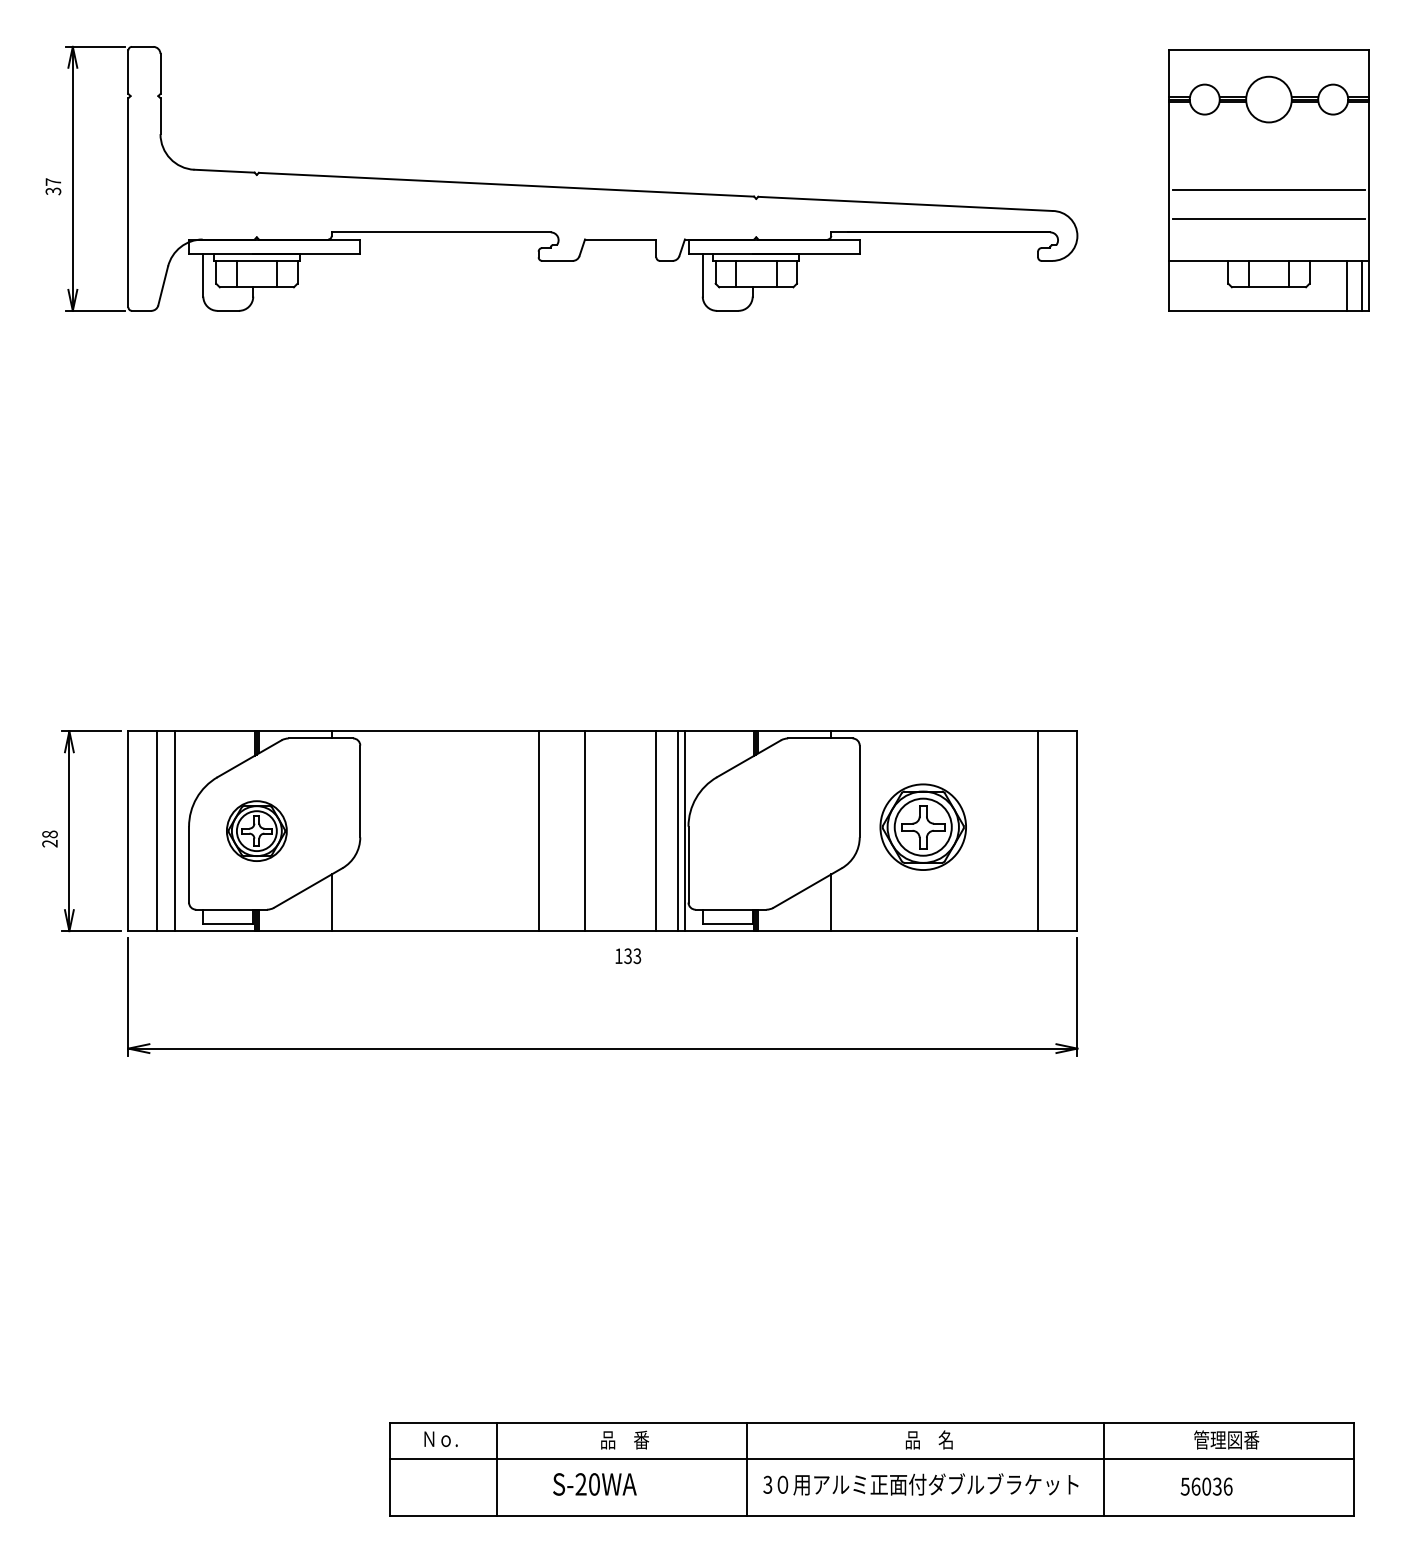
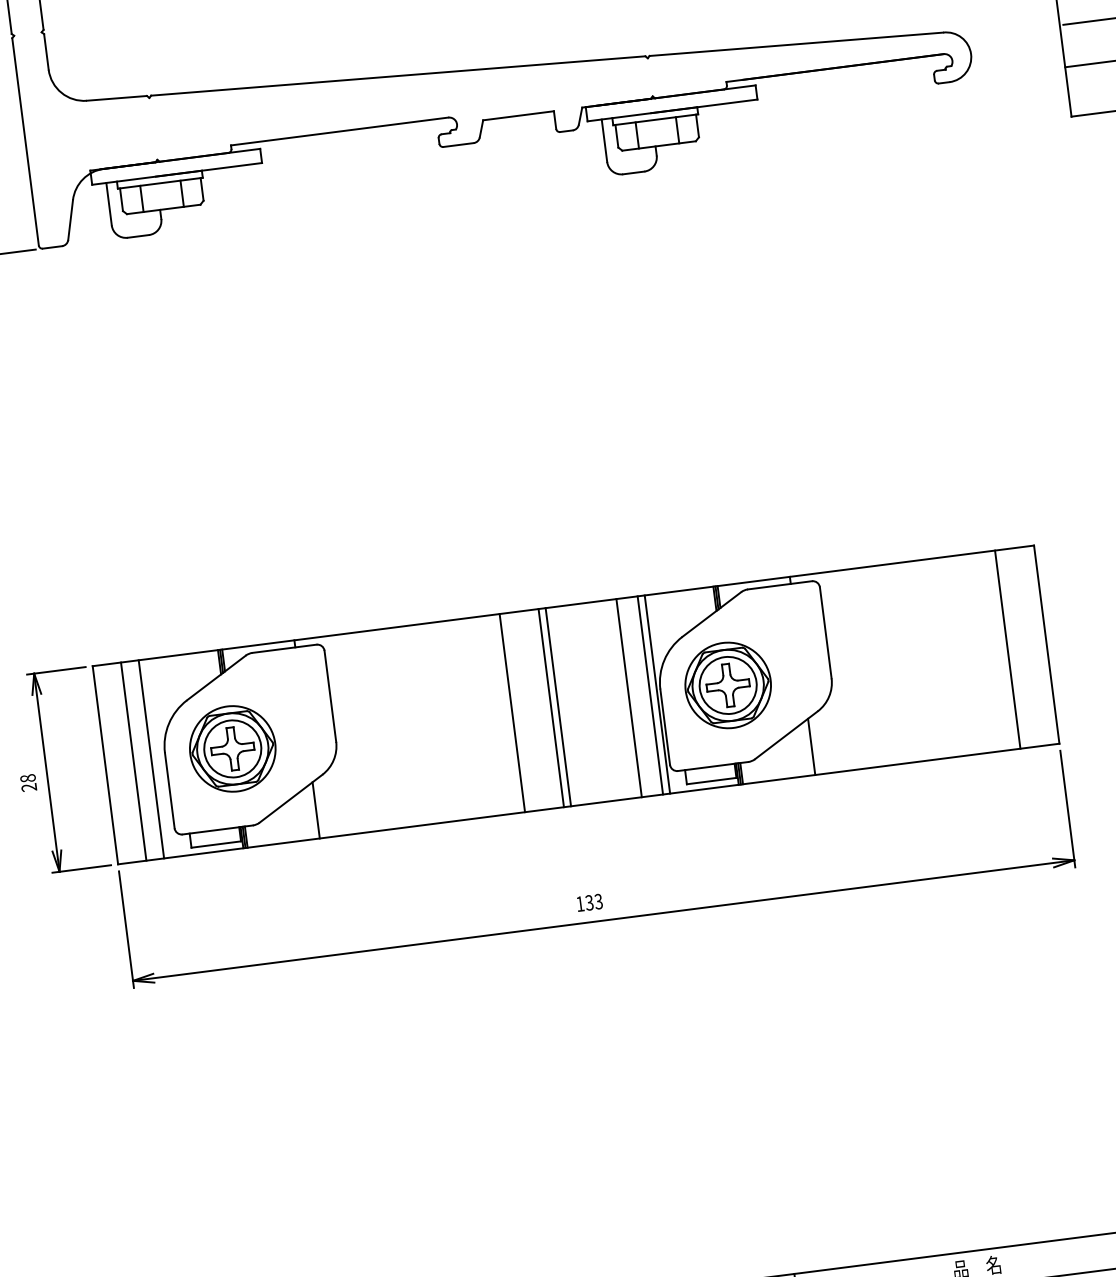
part: (922, 826) -> (727, 684), moved
part: (256, 830) -> (232, 748), size x1.43
line: (577, 831) -> (550, 708), added
text: (628, 956) -> (589, 903), moved

